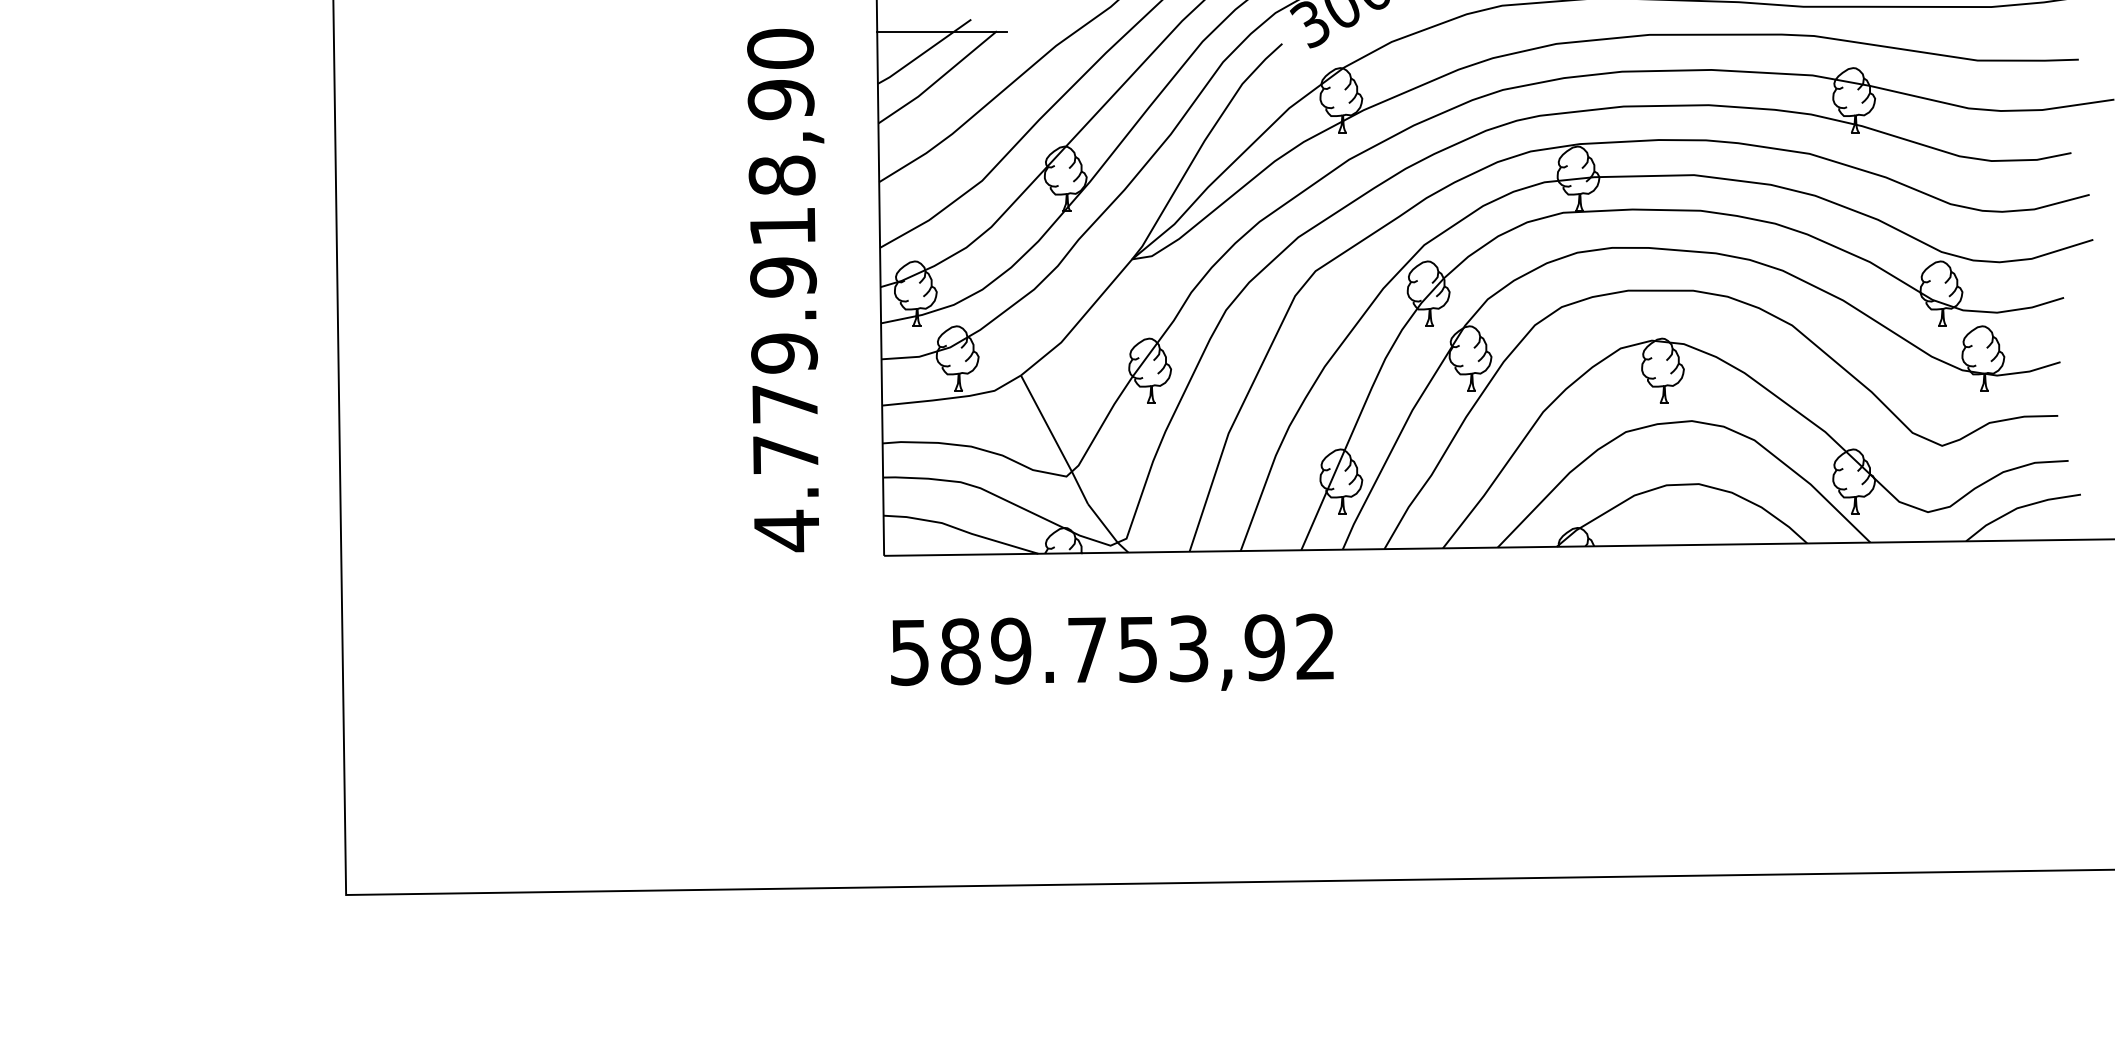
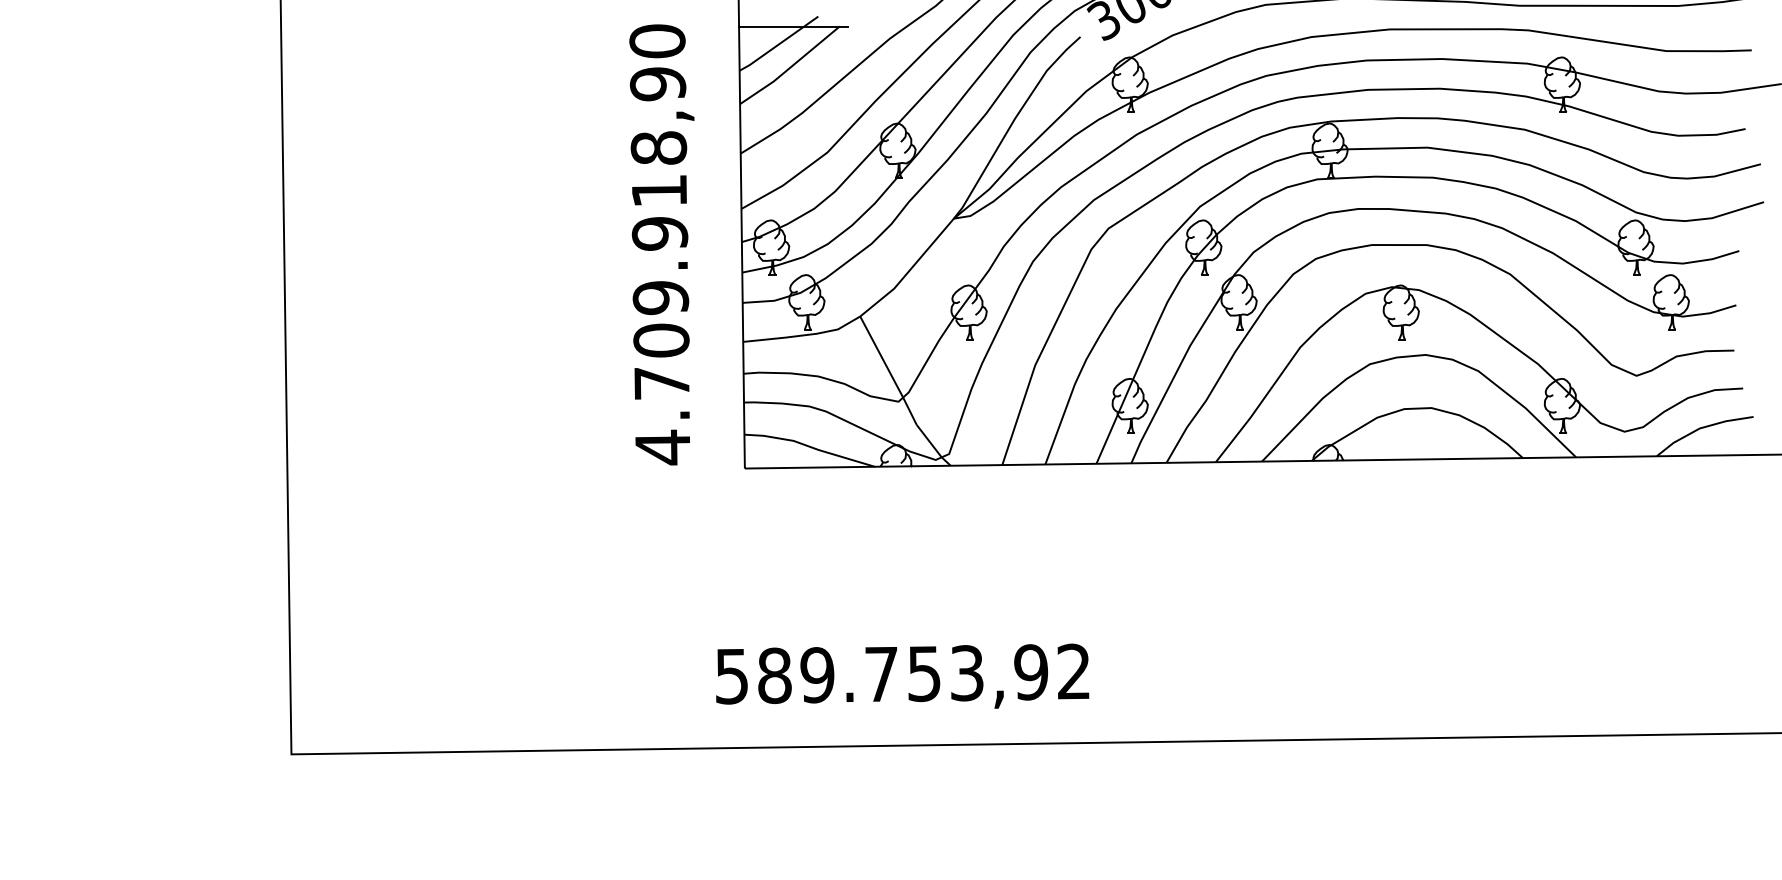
text: (784, 404) -> (660, 340), 4.779.918,90 -> 4.709.918,90
text: (1112, 651) -> (902, 675), moved

